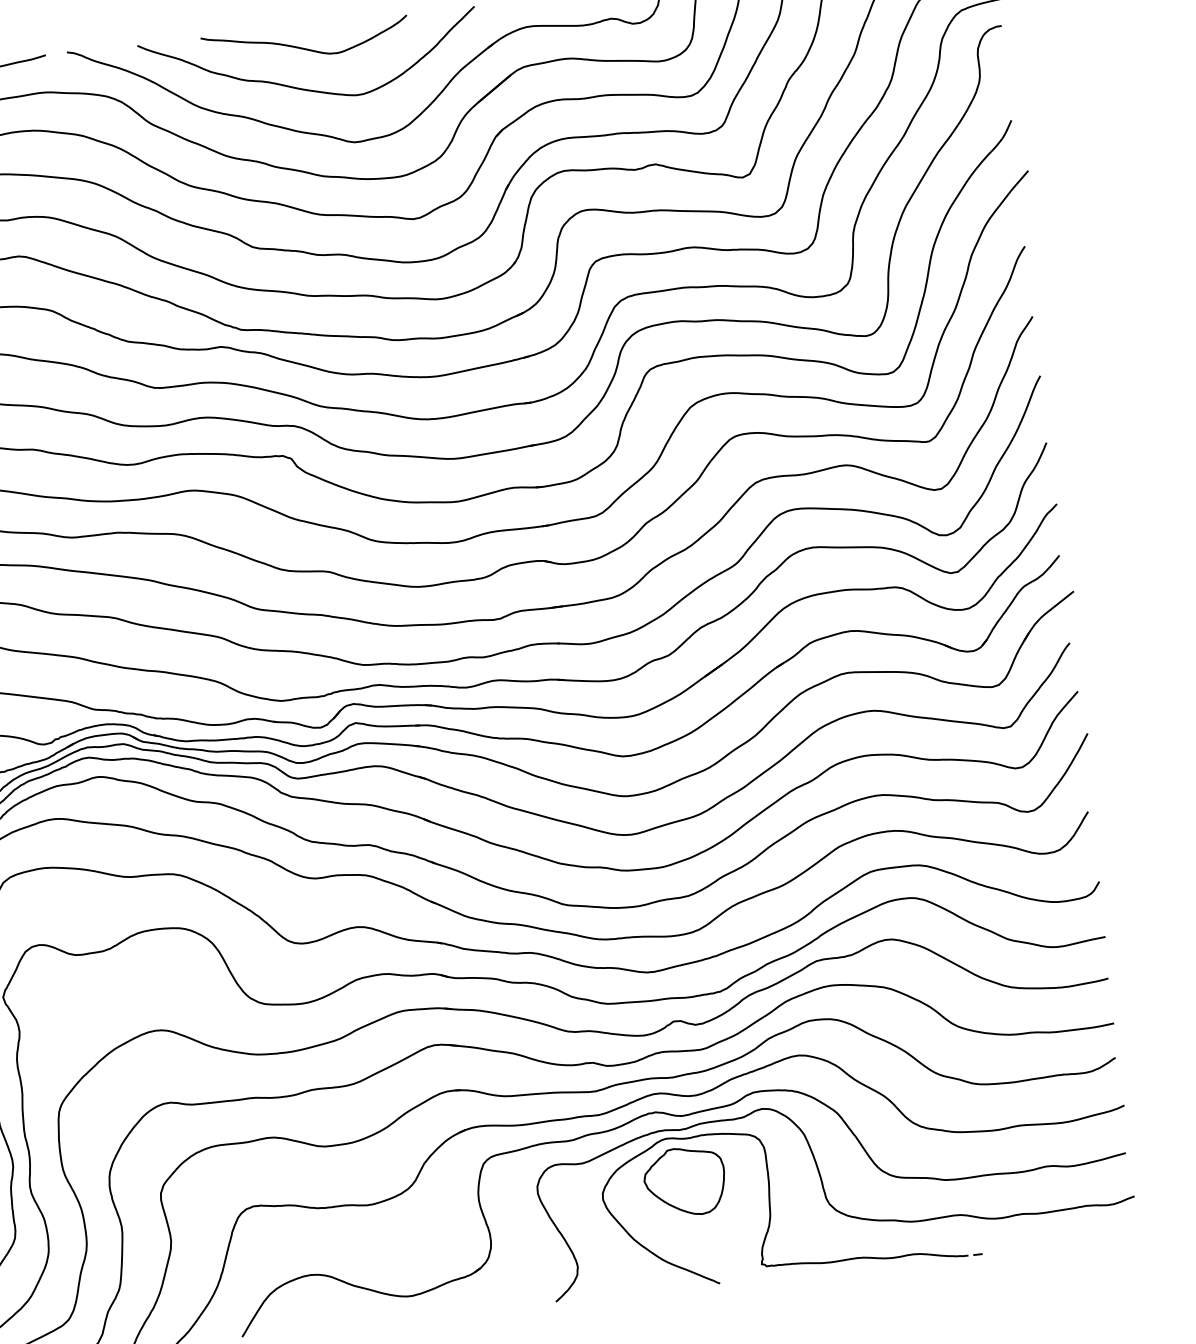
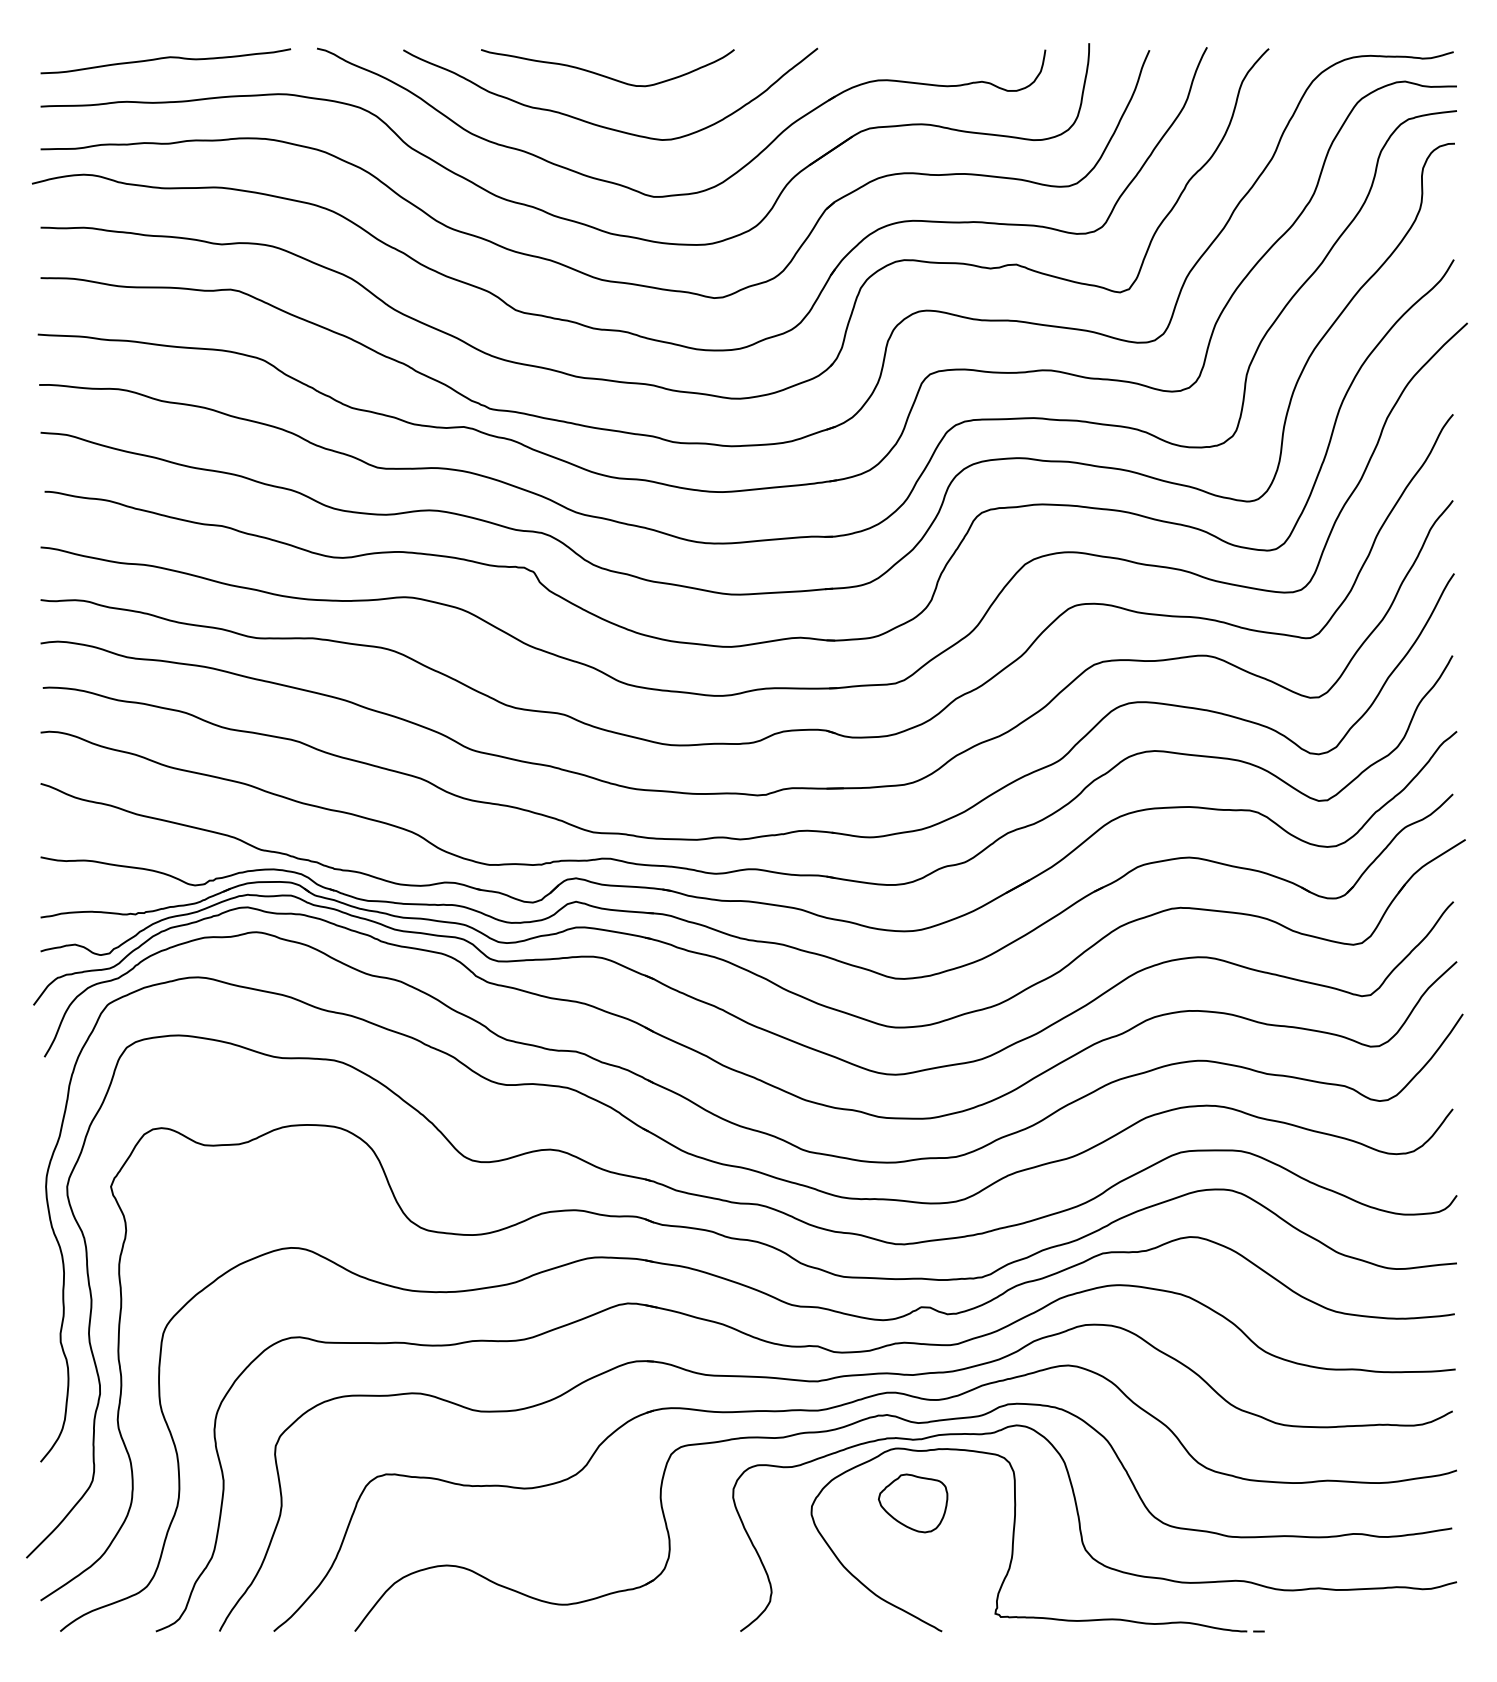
part: (684, 1182) -> (912, 1503), size x0.7

